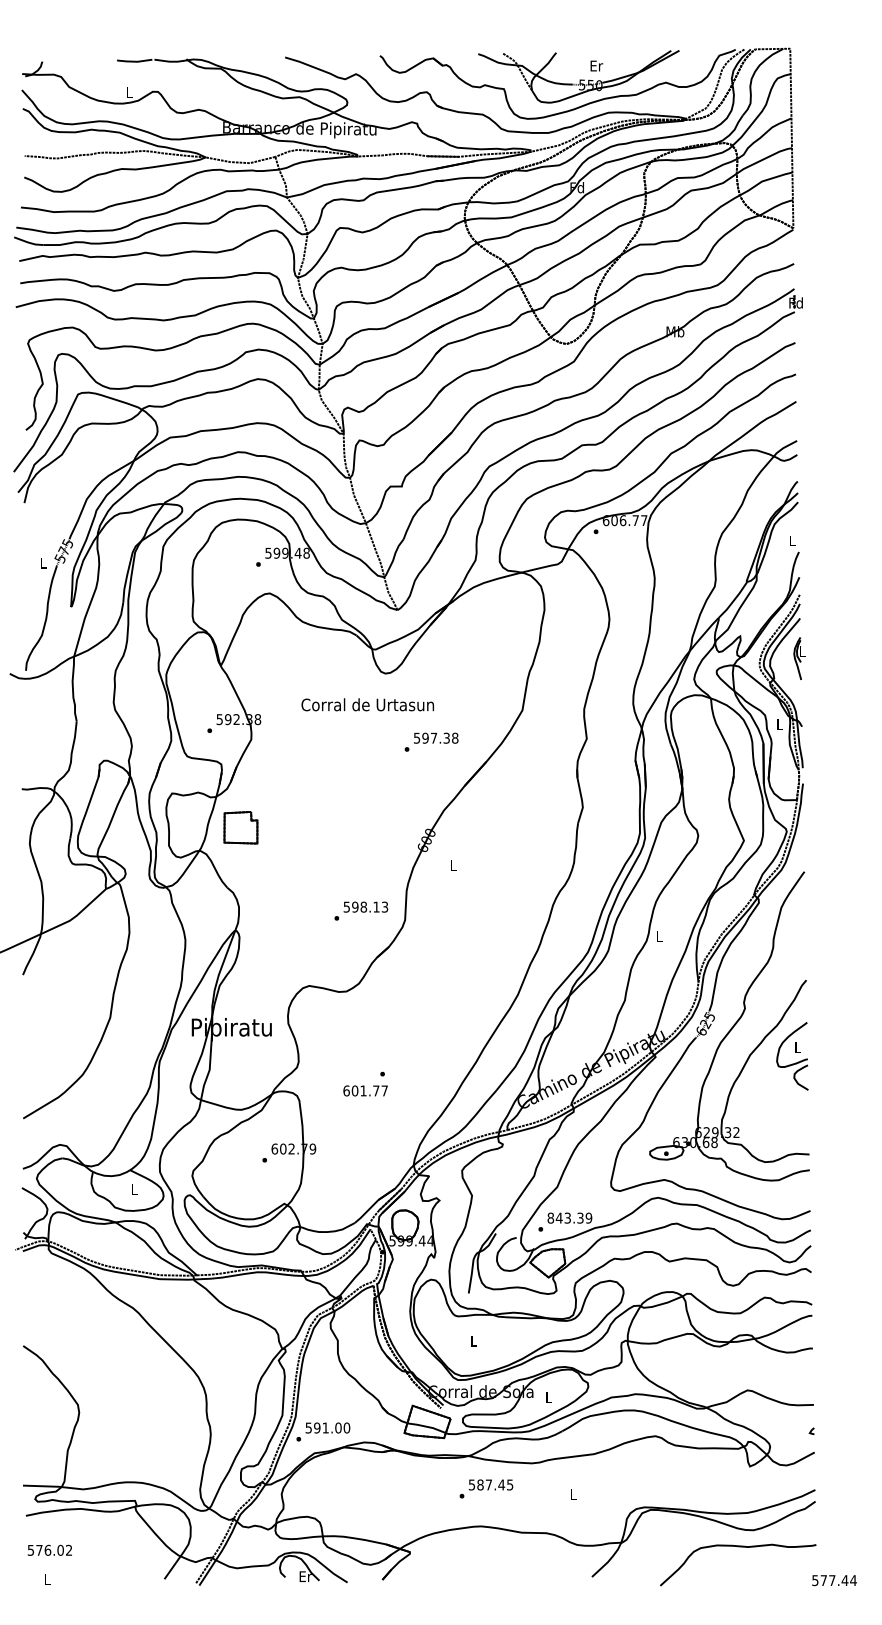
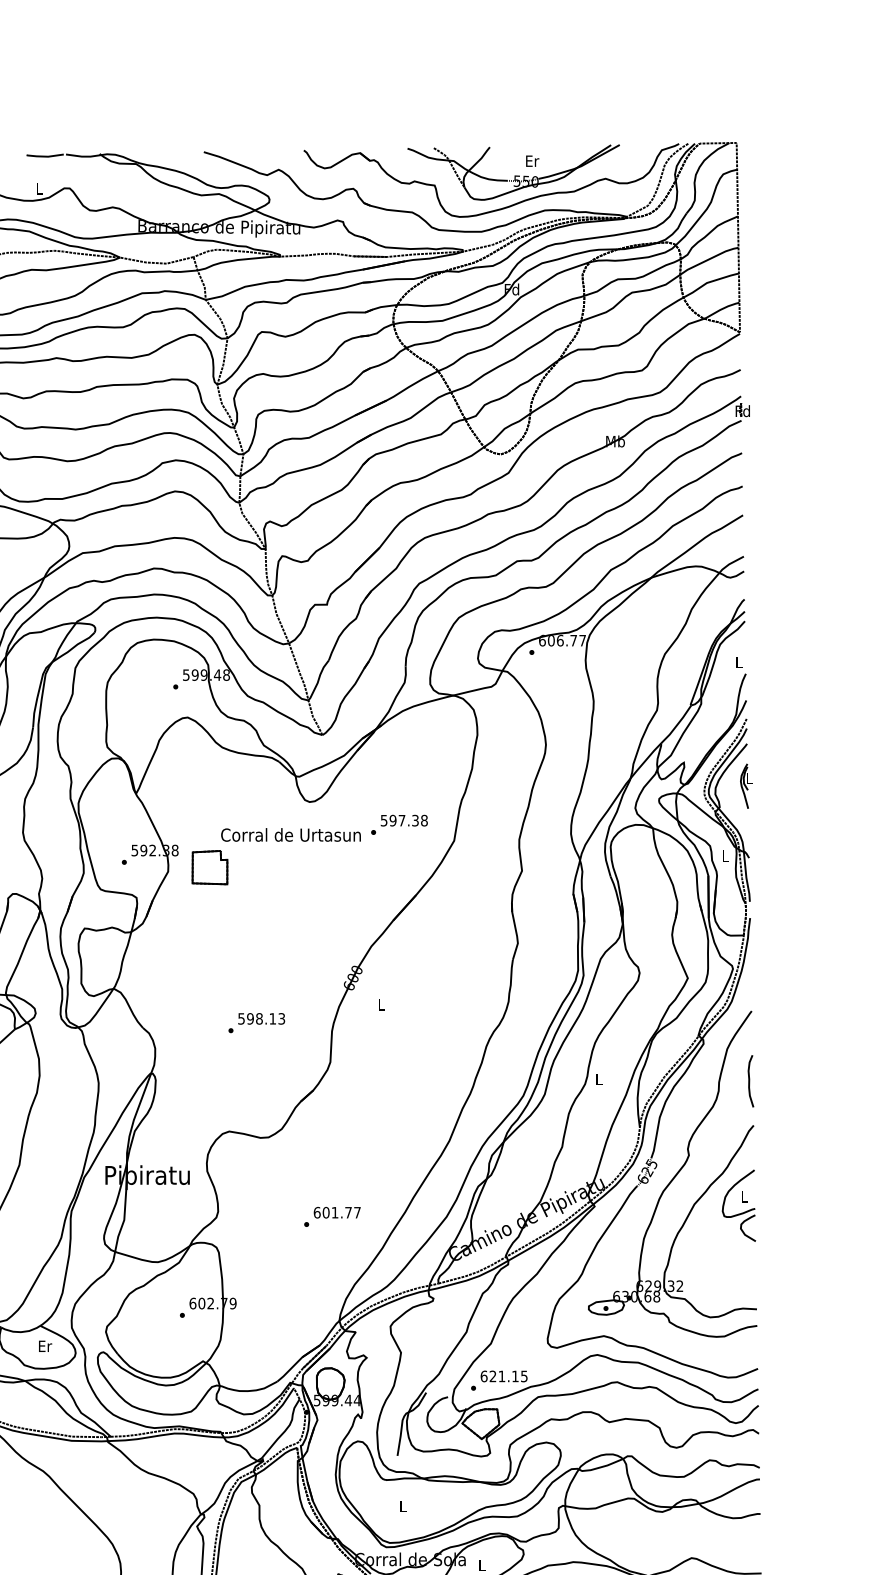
text: (431, 741) -> (399, 824), moved
part: (240, 827) -> (209, 867), moved
text: (361, 910) -> (256, 1022), moved
curve: (803, 937) -> (750, 1080), added
text: (365, 1090) -> (337, 1212), moved
text: (134, 1189) -> (44, 1346), L -> Er
text: (569, 1217) -> (503, 1375), 843.39 -> 621.15

